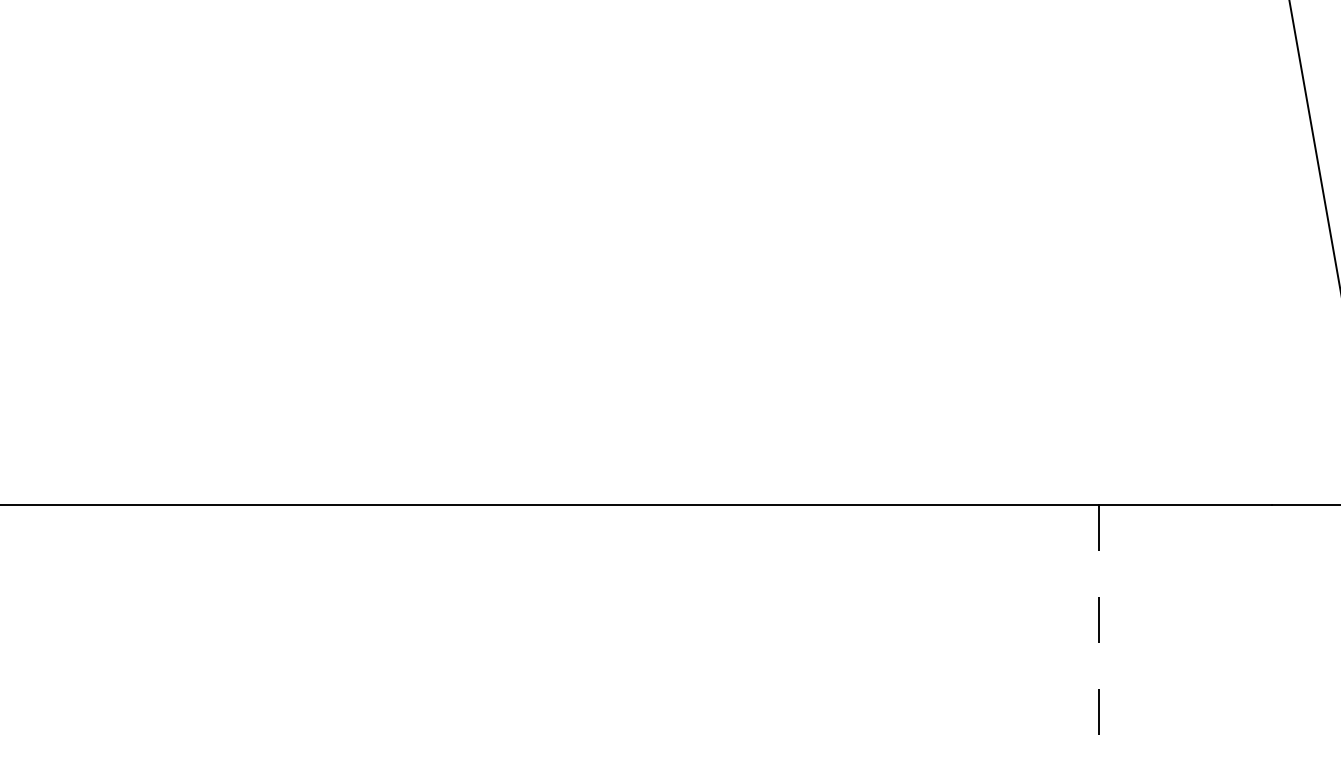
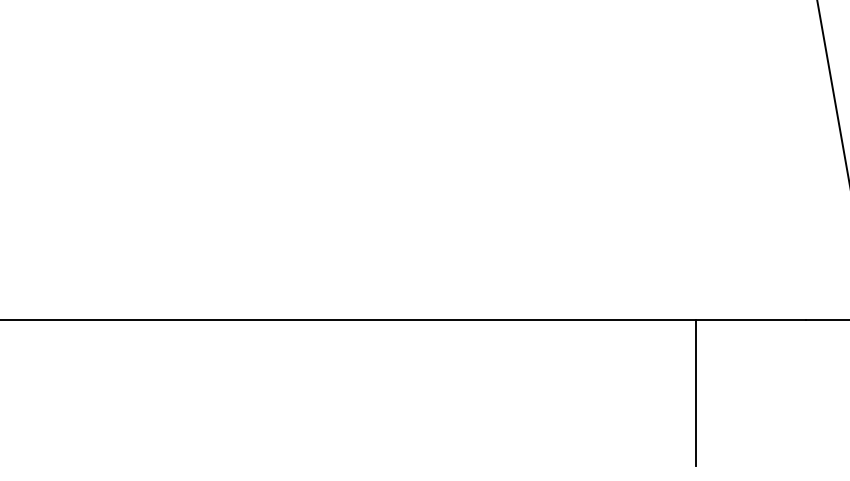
line: (1098, 619) -> (696, 392), dashed -> solid

